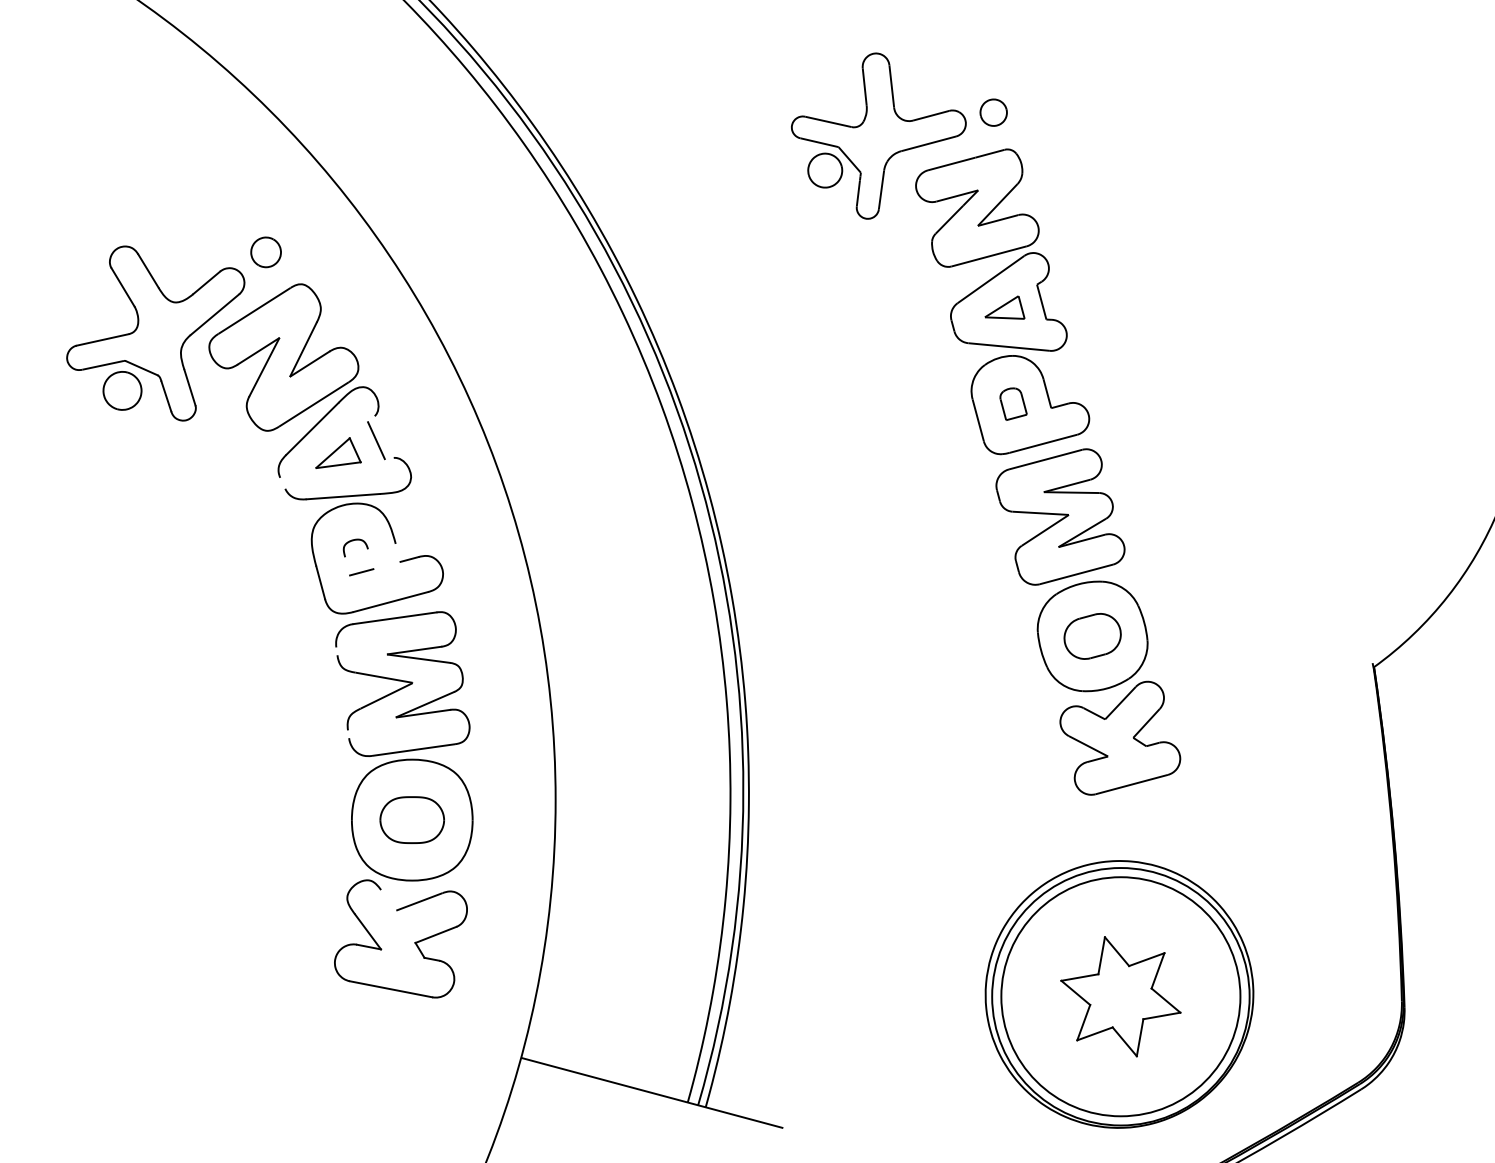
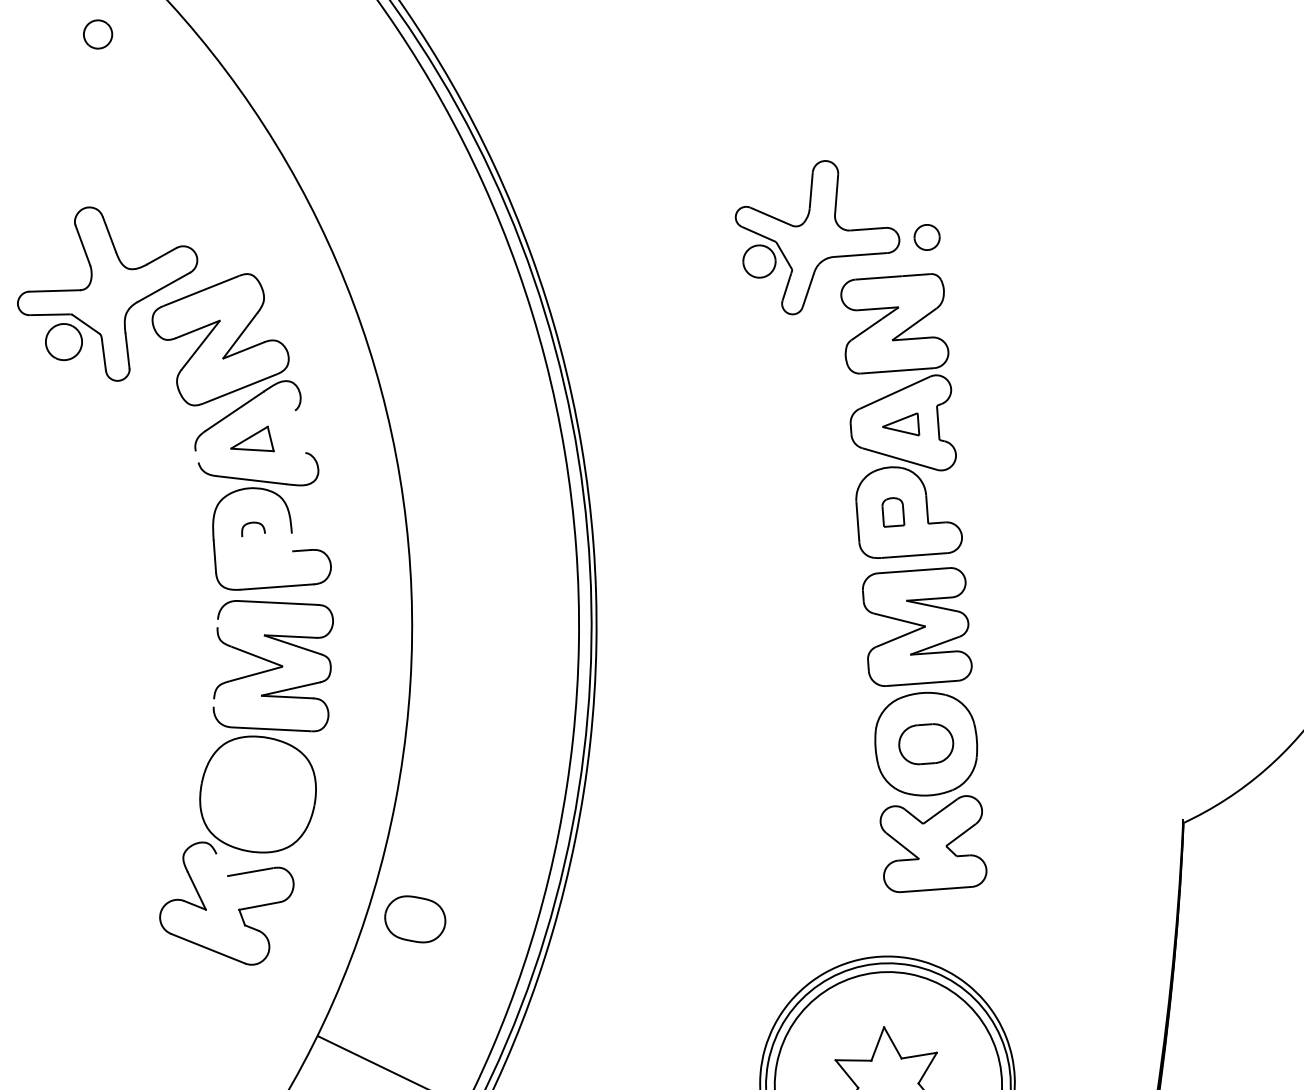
part: (265, 252) -> (97, 34), moved
line: (376, 440) -> (292, 433), removed
line: (361, 572) -> (254, 554), removed
part: (411, 819) -> (414, 918), moved

